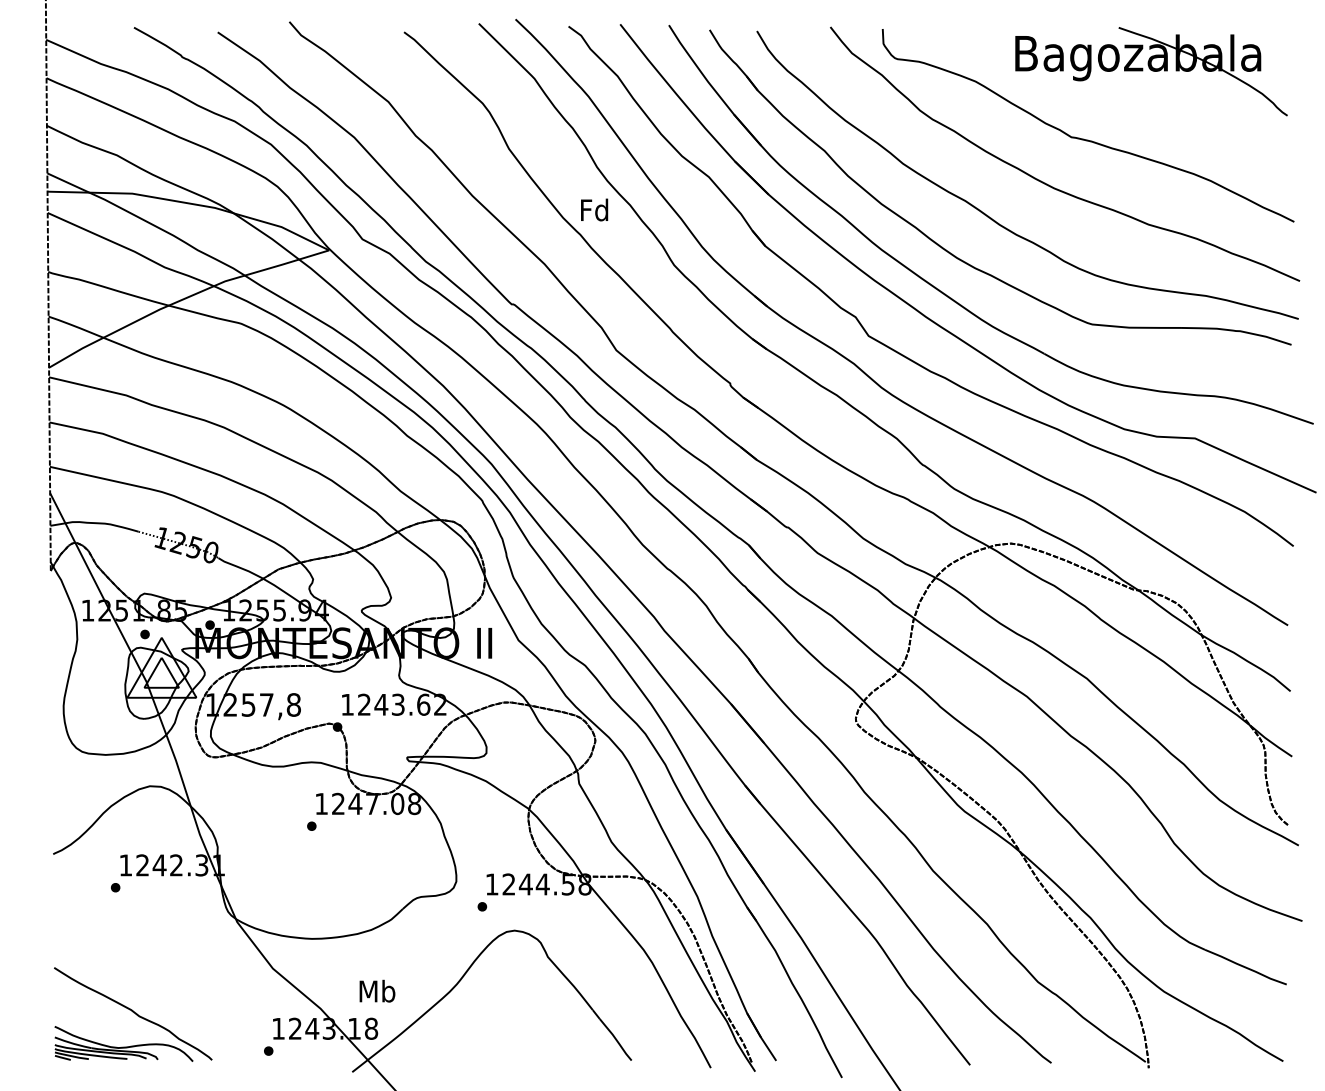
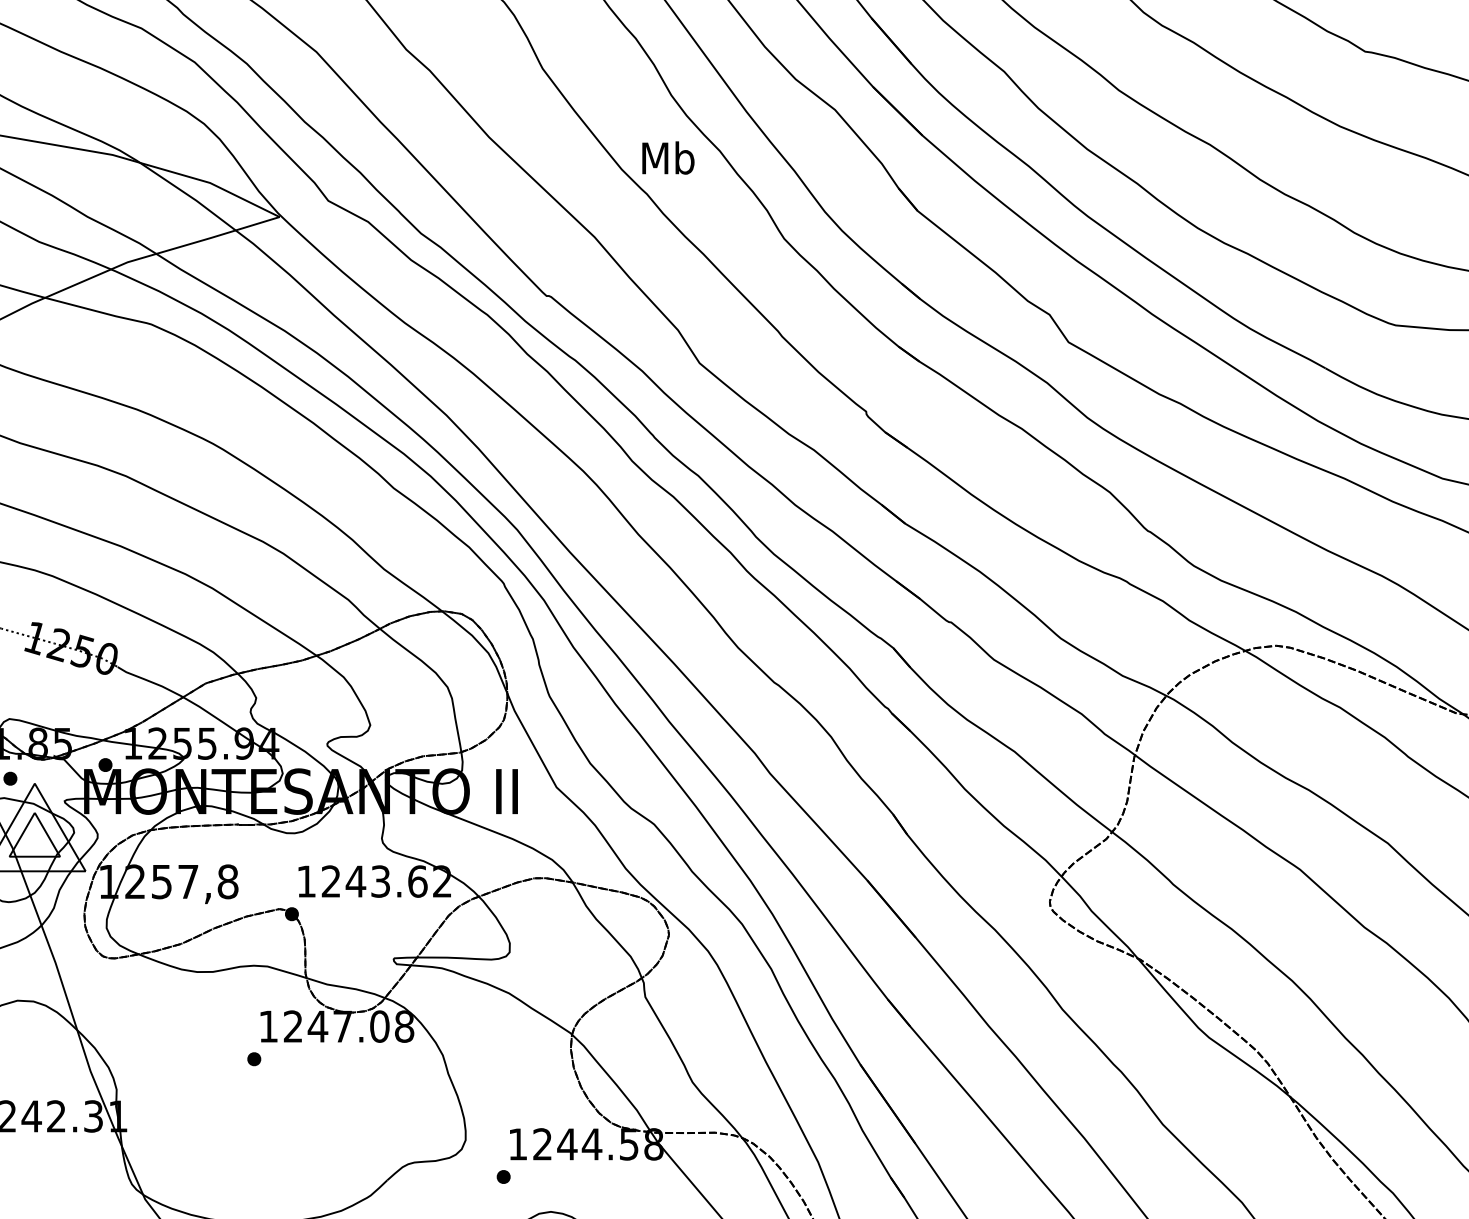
text: (594, 209) -> (667, 157), Fd -> Mb

